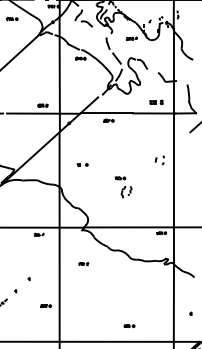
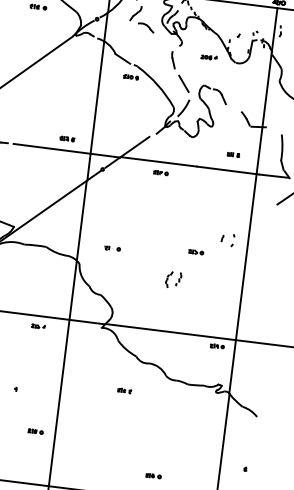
part: (156, 102) -> (233, 154), size x0.62
part: (82, 164) -> (112, 247), moved
part: (120, 178) -> (196, 252), moved
part: (83, 264) -> (124, 391), moved

